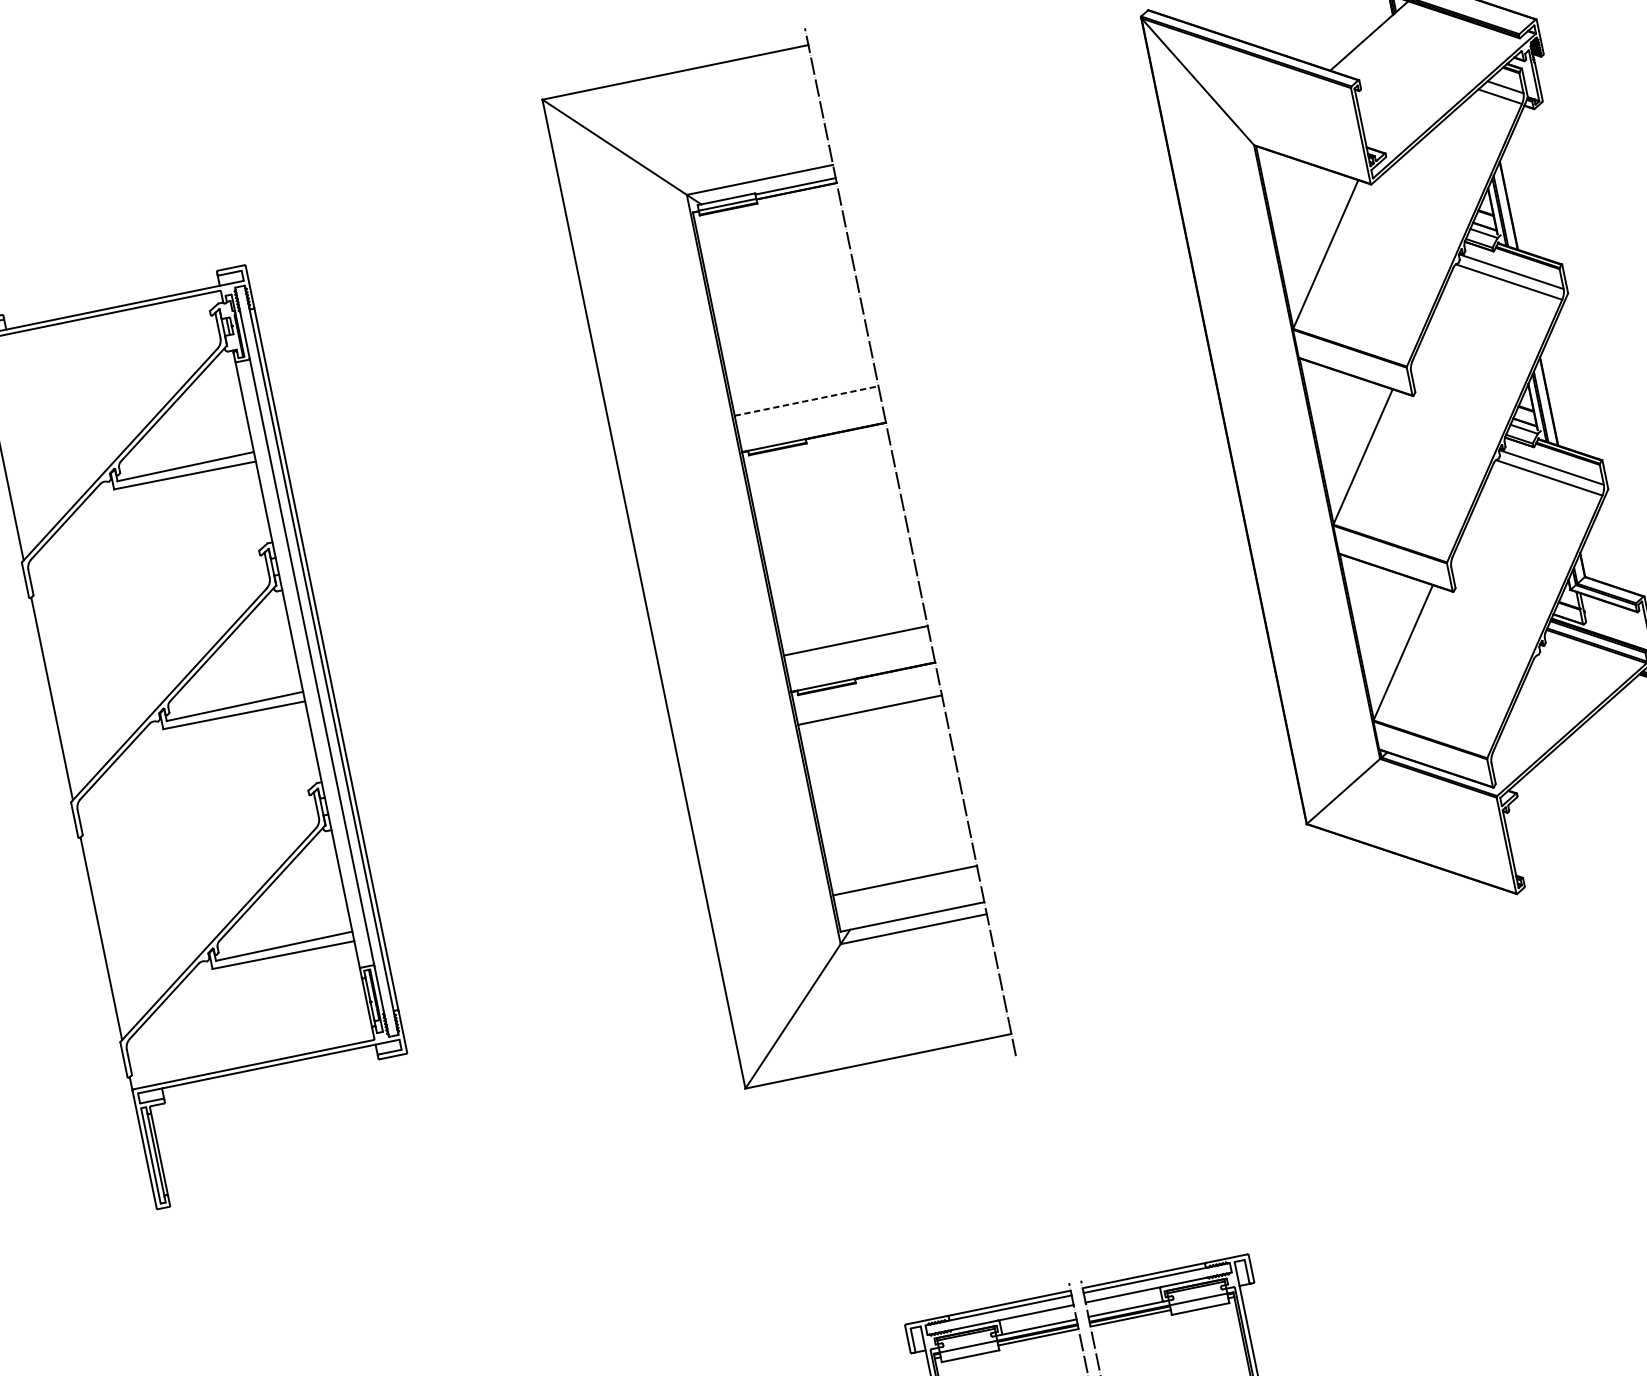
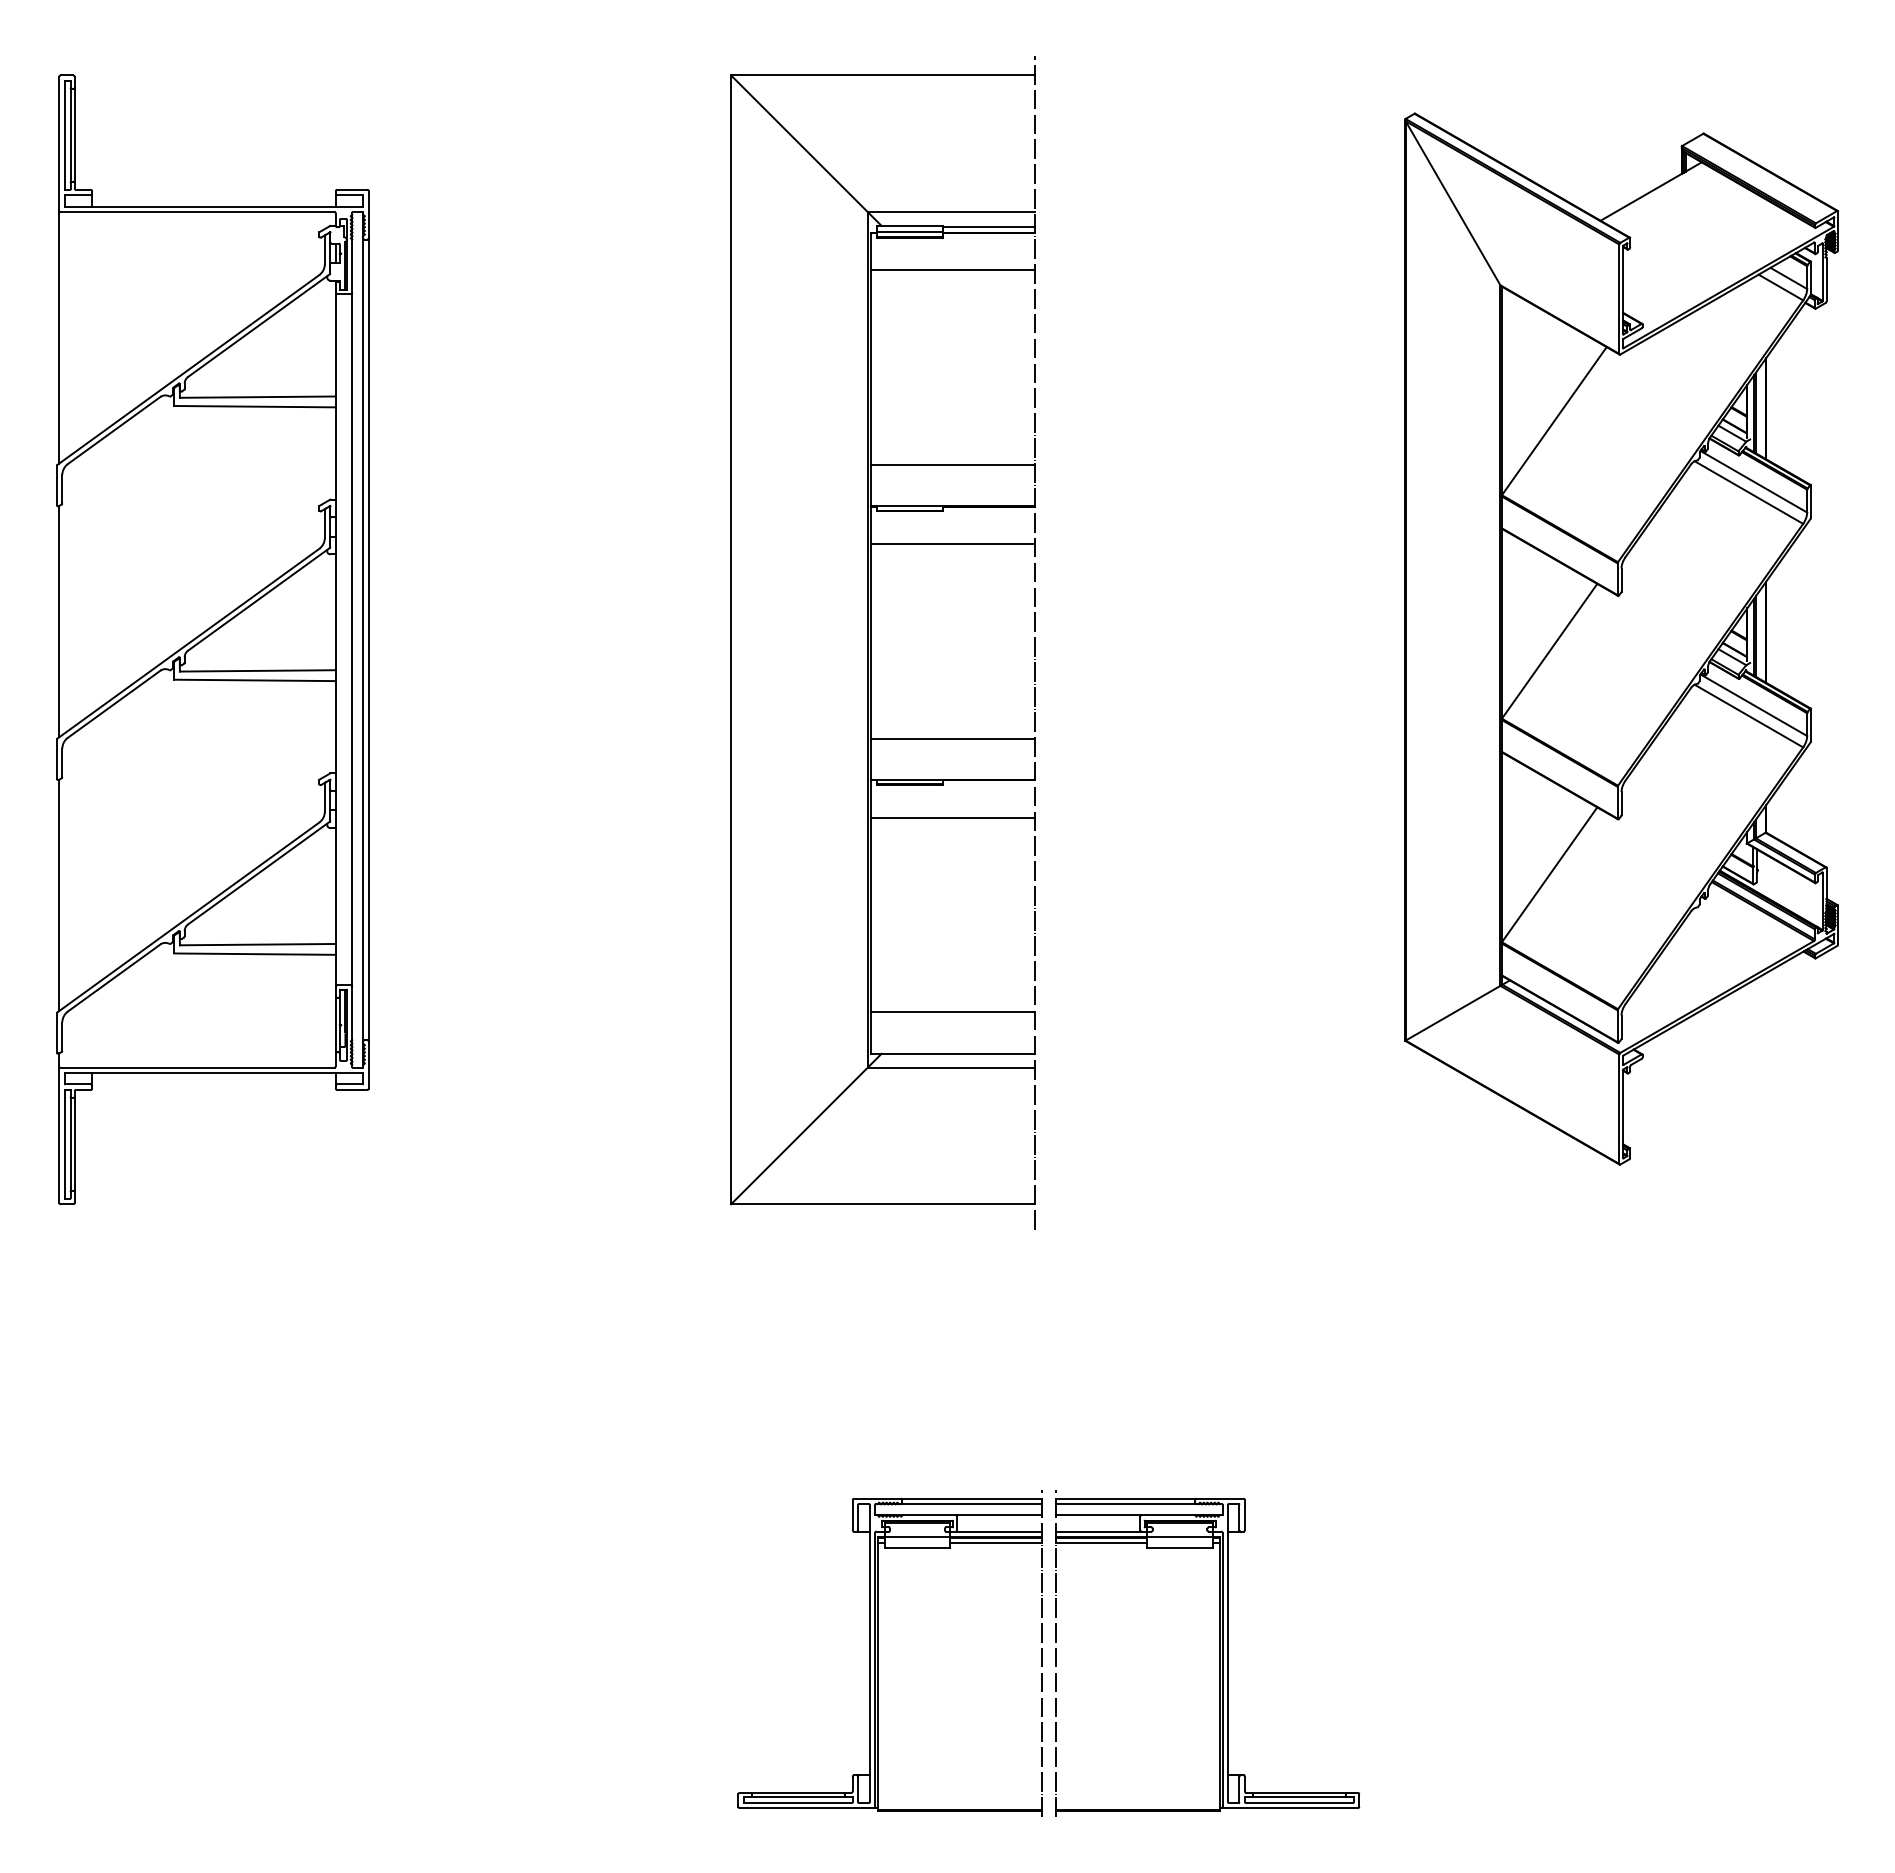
line: (771, 230) -> (952, 270), added
line: (807, 400) -> (953, 464), dashed -> solid
line: (820, 470) -> (952, 544), added

